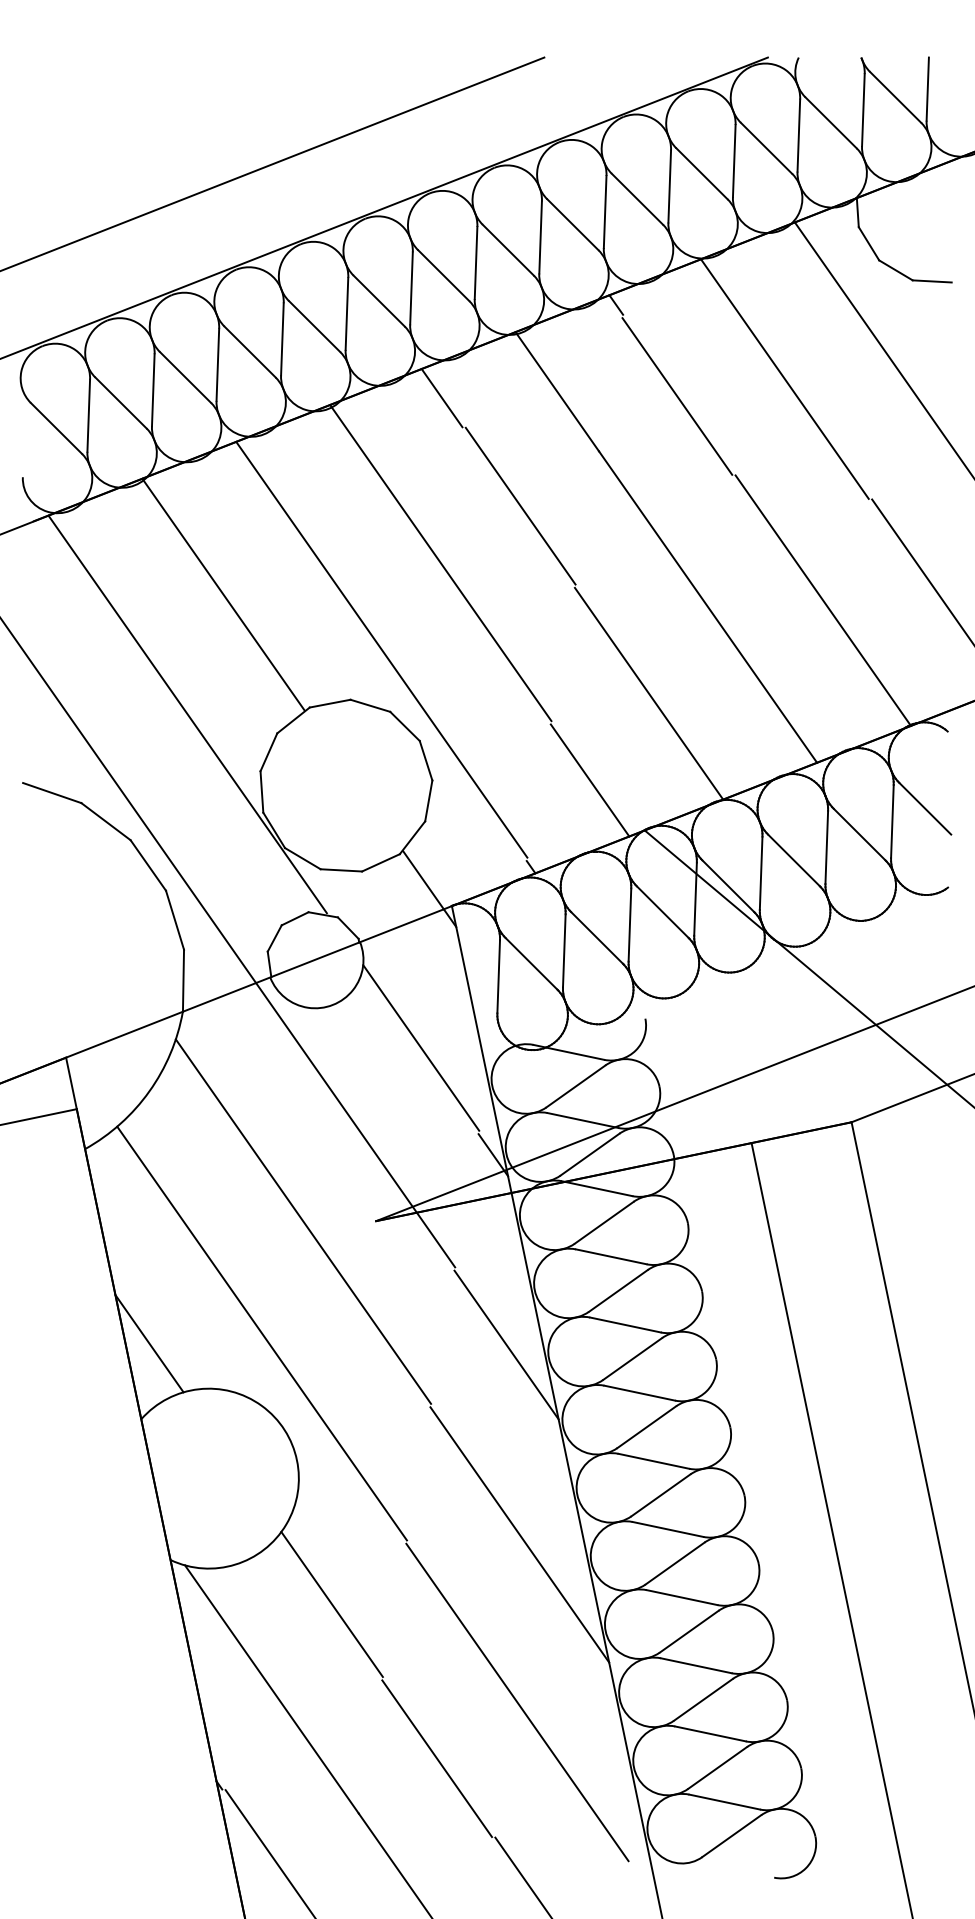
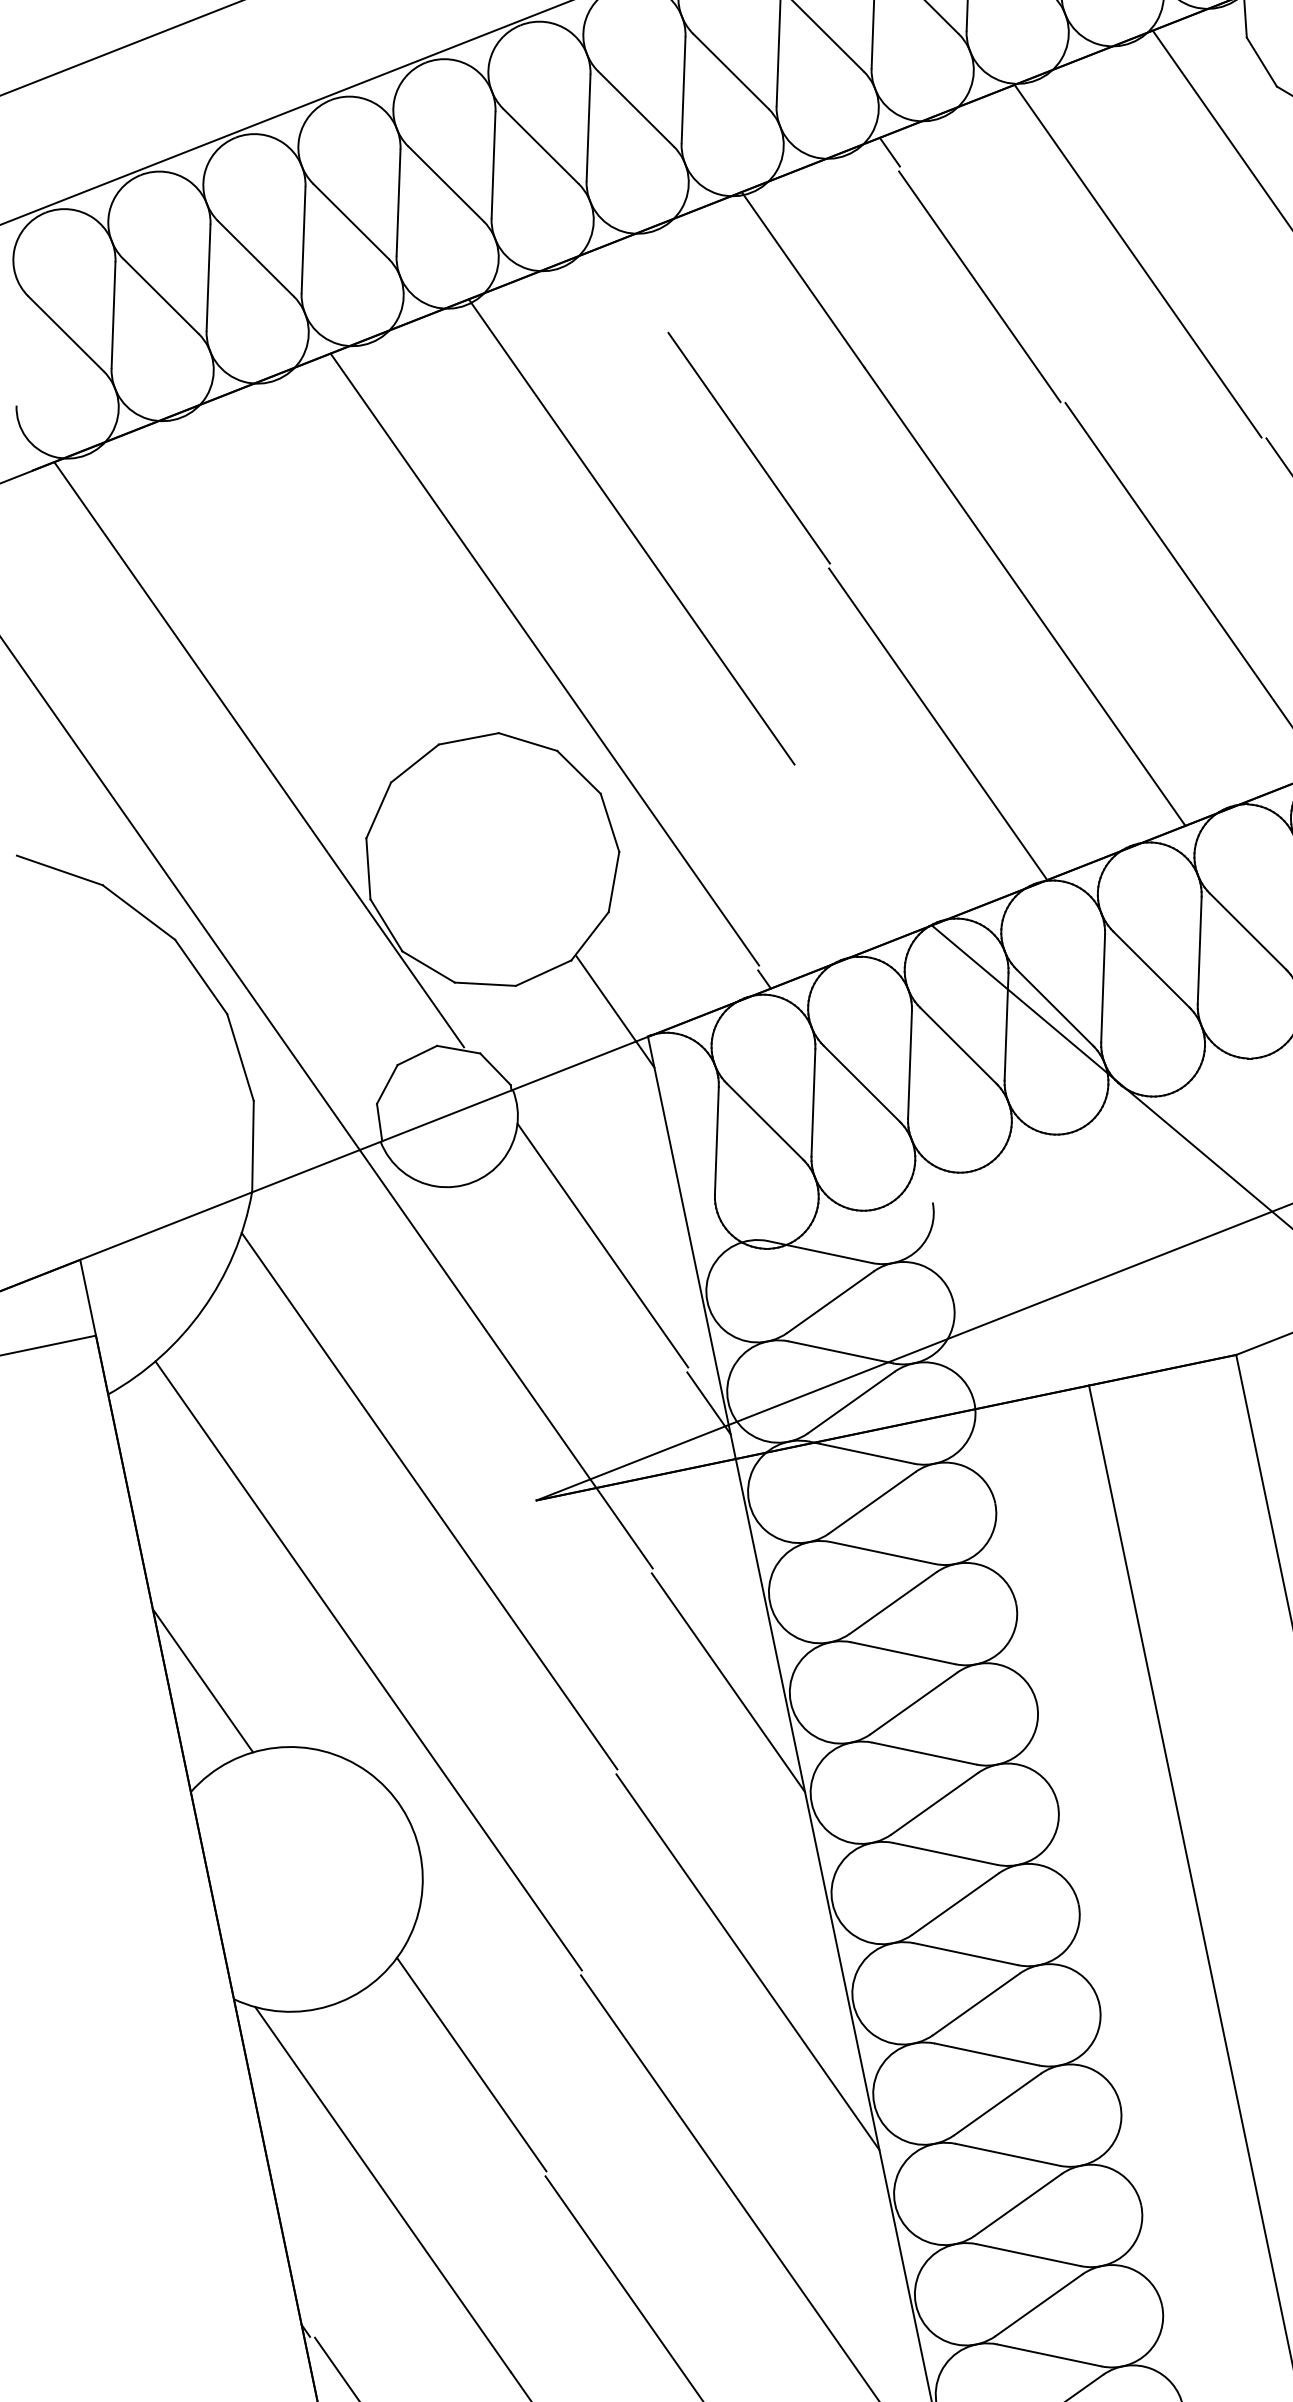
line: (441, 398) -> (632, 289), removed
line: (223, 594) -> (311, 578), removed
line: (589, 780) -> (850, 851), removed

